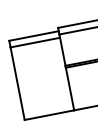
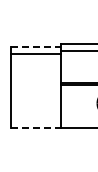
line: (34, 36) -> (36, 47), solid -> dashed
line: (50, 115) -> (36, 128), solid -> dashed

